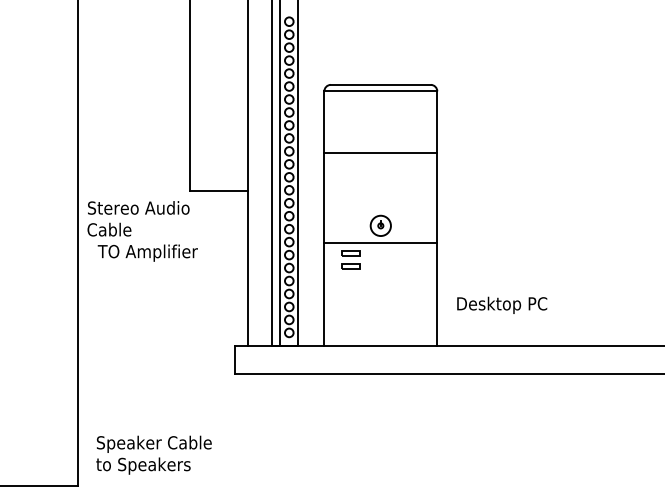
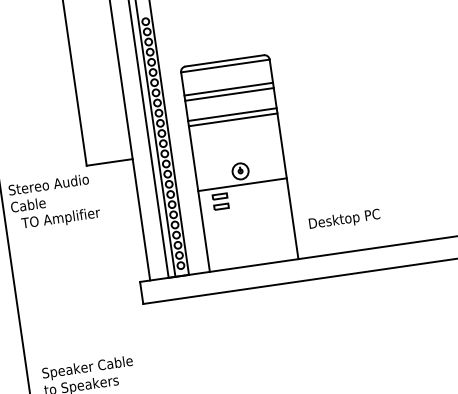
line: (380, 120) -> (228, 88), added
line: (380, 127) -> (229, 94), added
line: (380, 160) -> (232, 120), added

